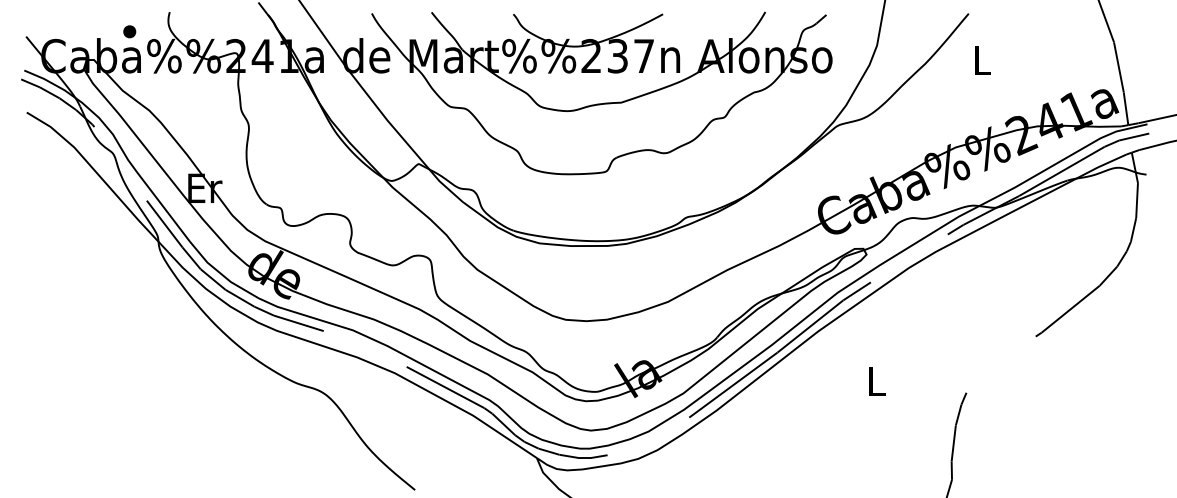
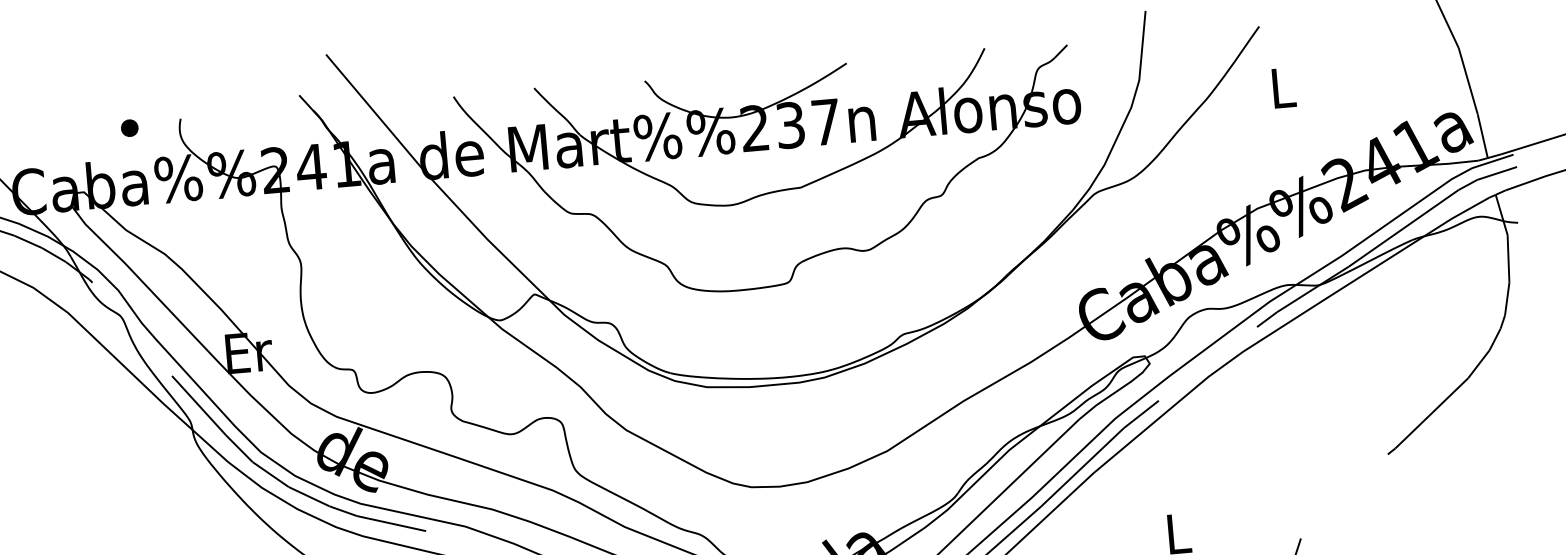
part: (129, 31) -> (129, 127), moved

